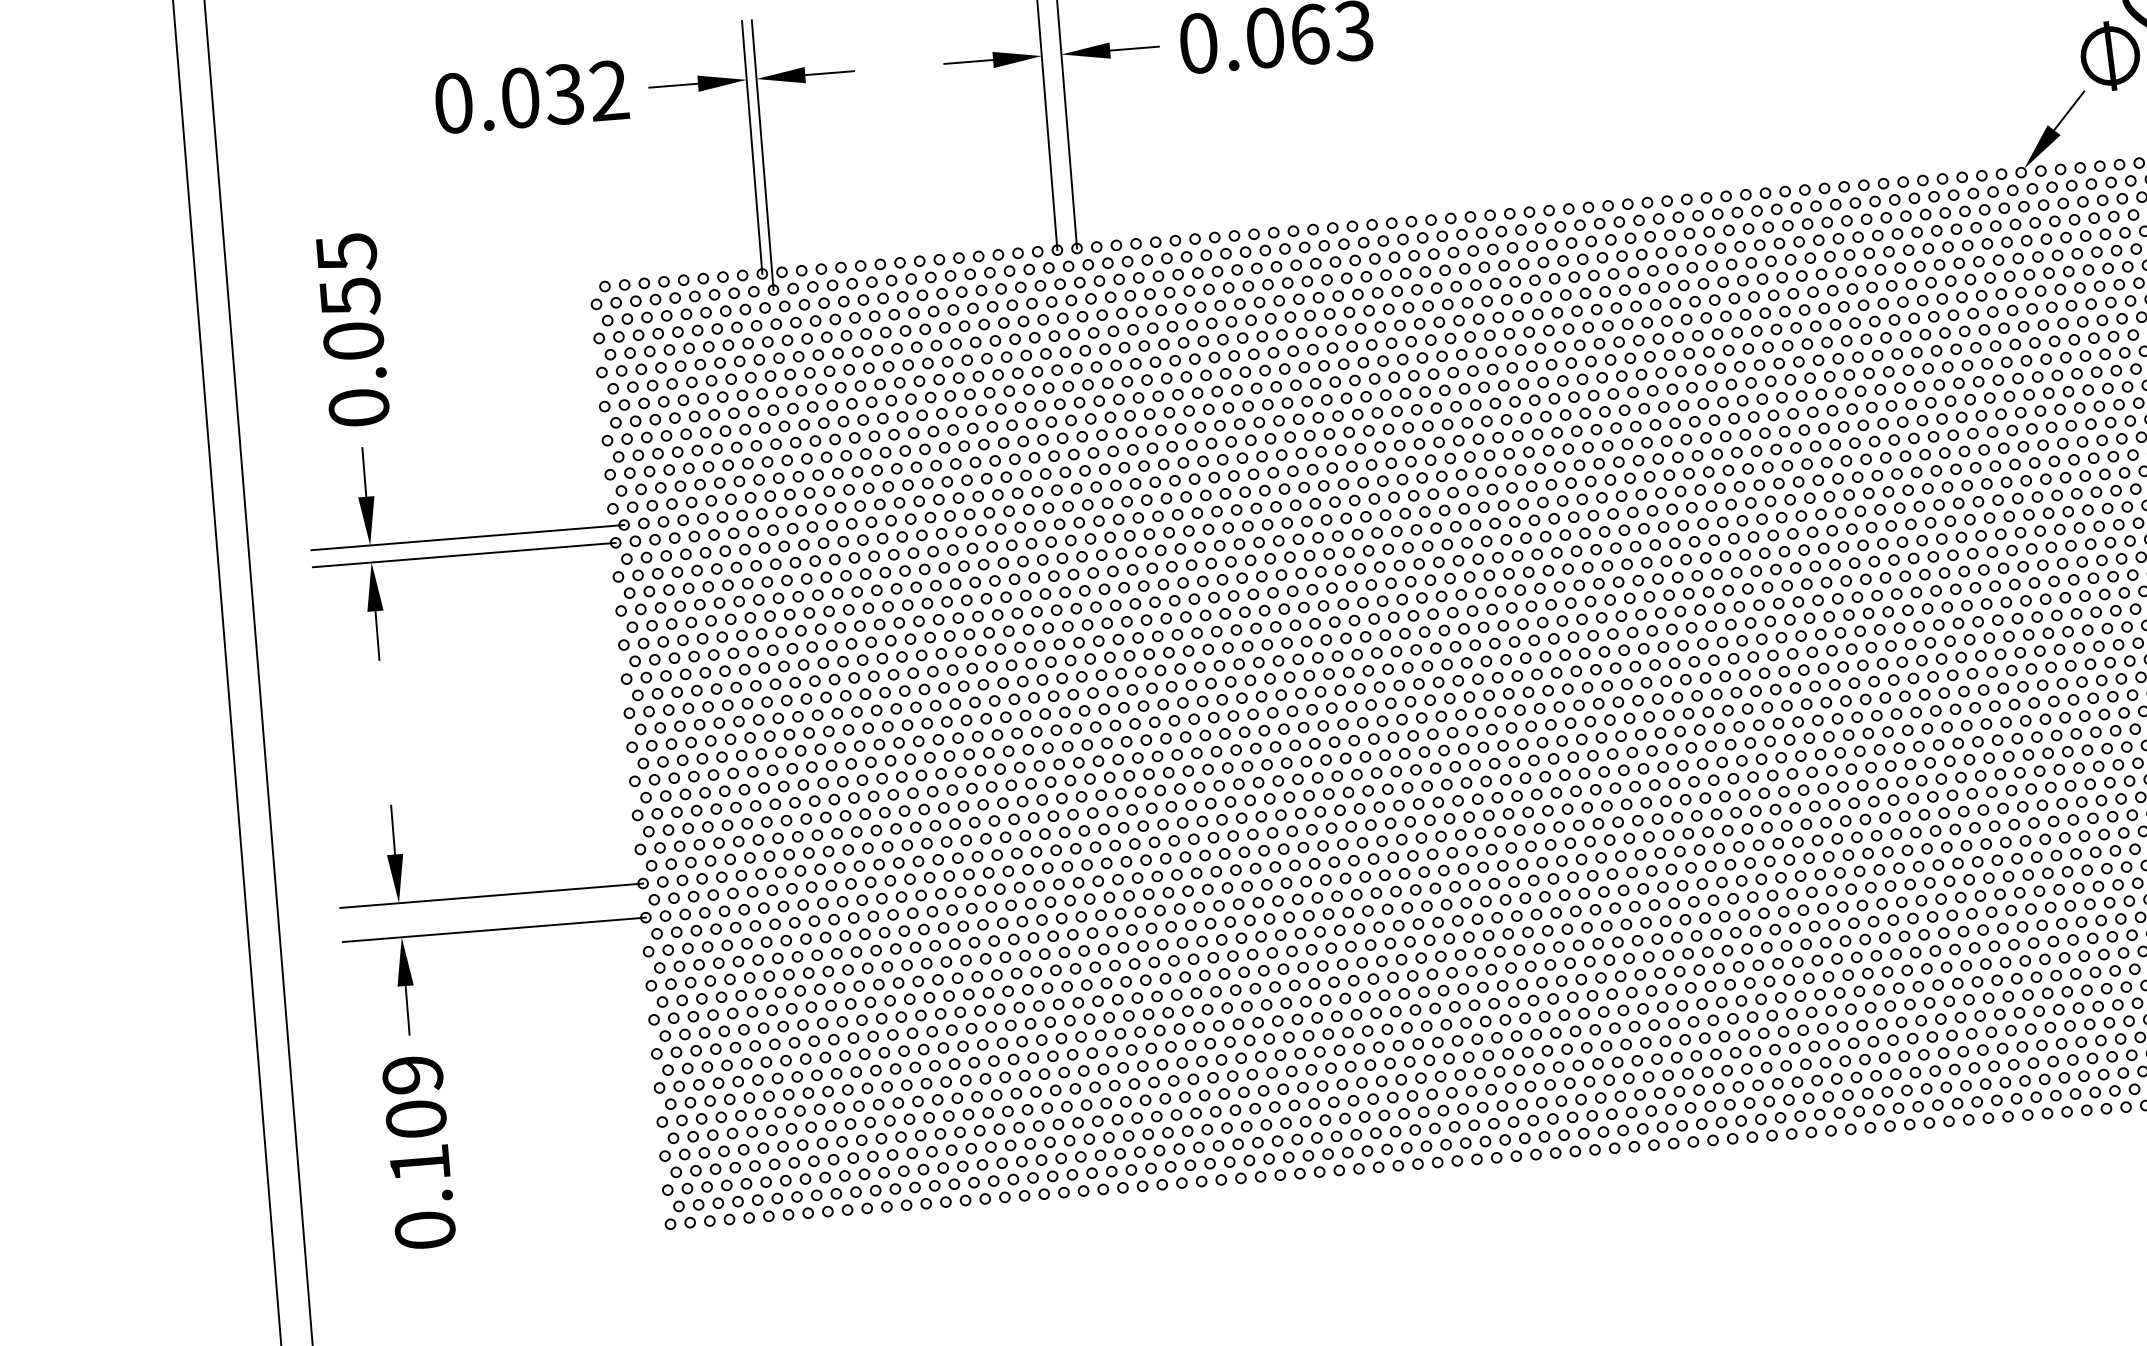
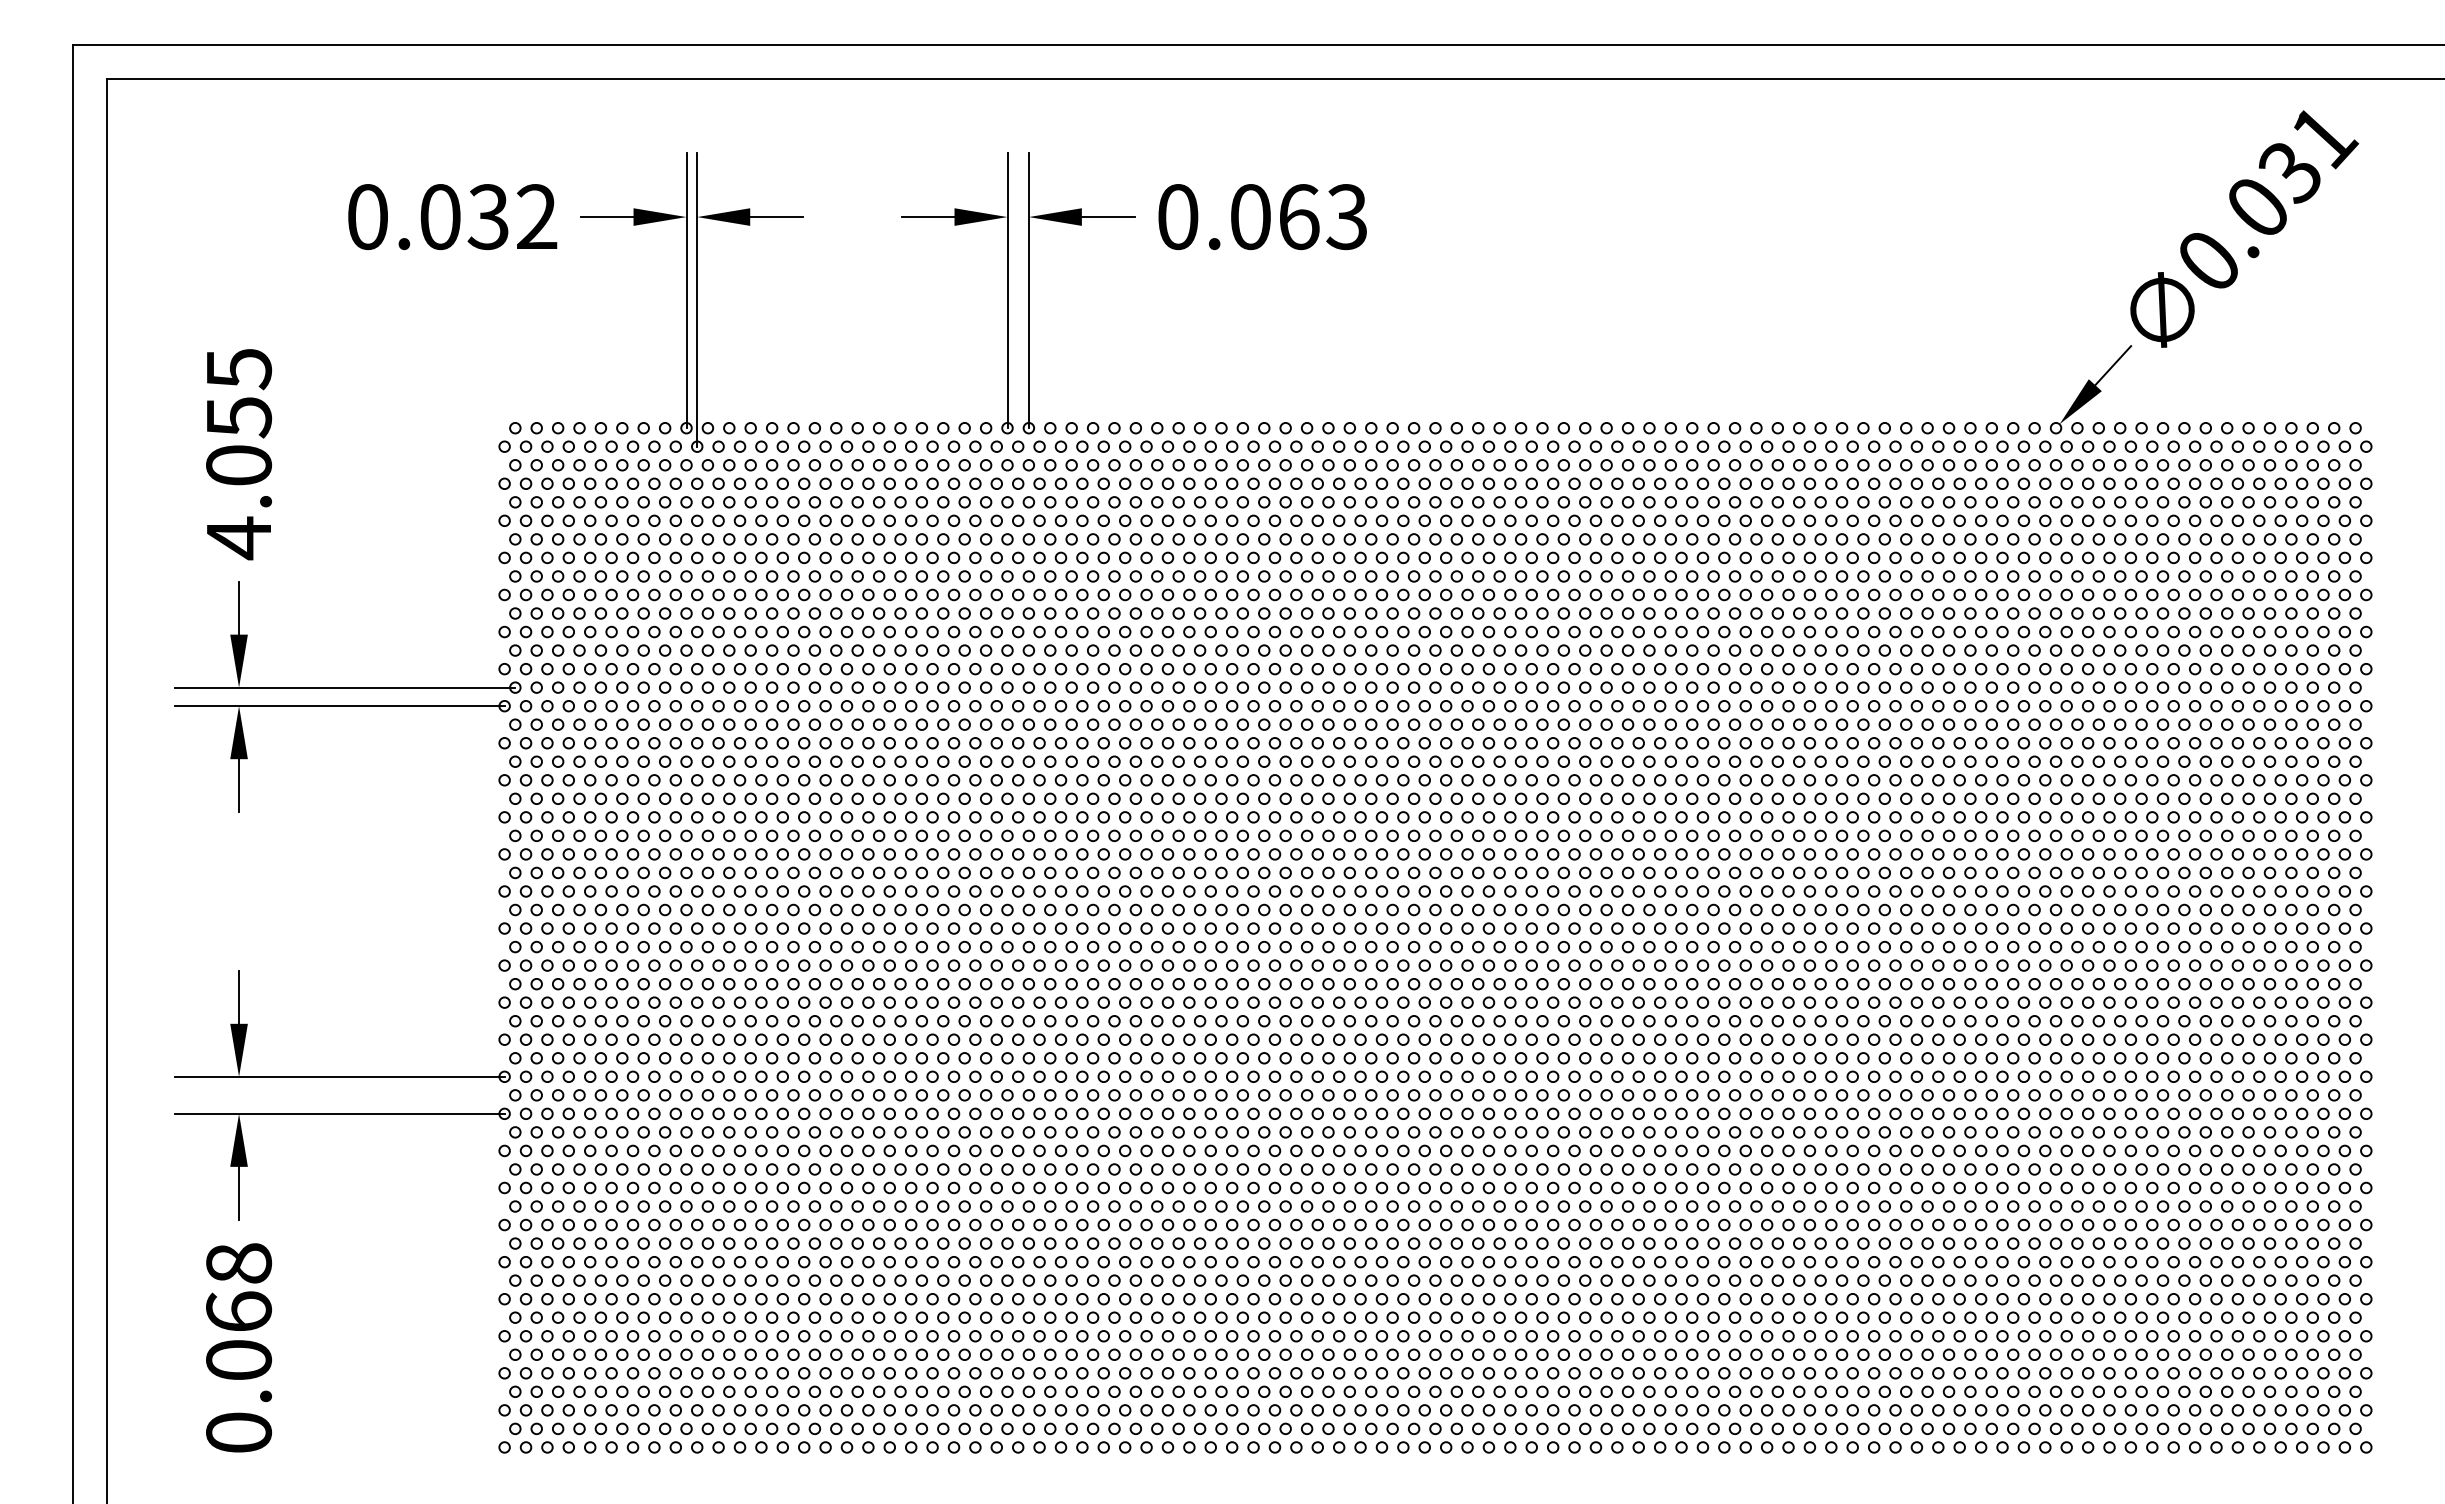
text: (359, 408) -> (239, 538), 0.055 -> 4.055
text: (416, 1118) -> (239, 1311), 0.109 -> 0.068

